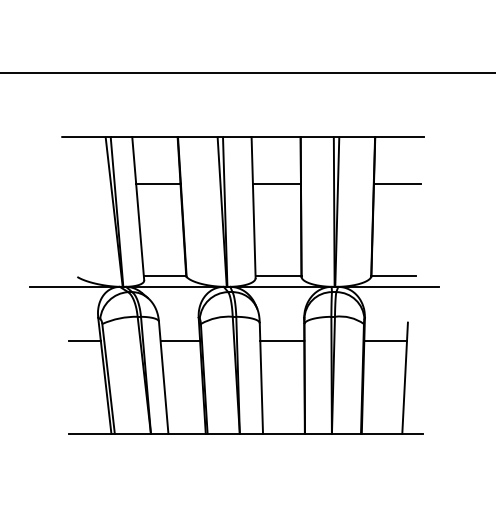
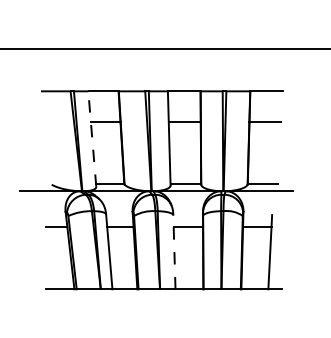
line: (138, 209) -> (92, 139), solid -> dashed
line: (261, 378) -> (174, 252), solid -> dashed

